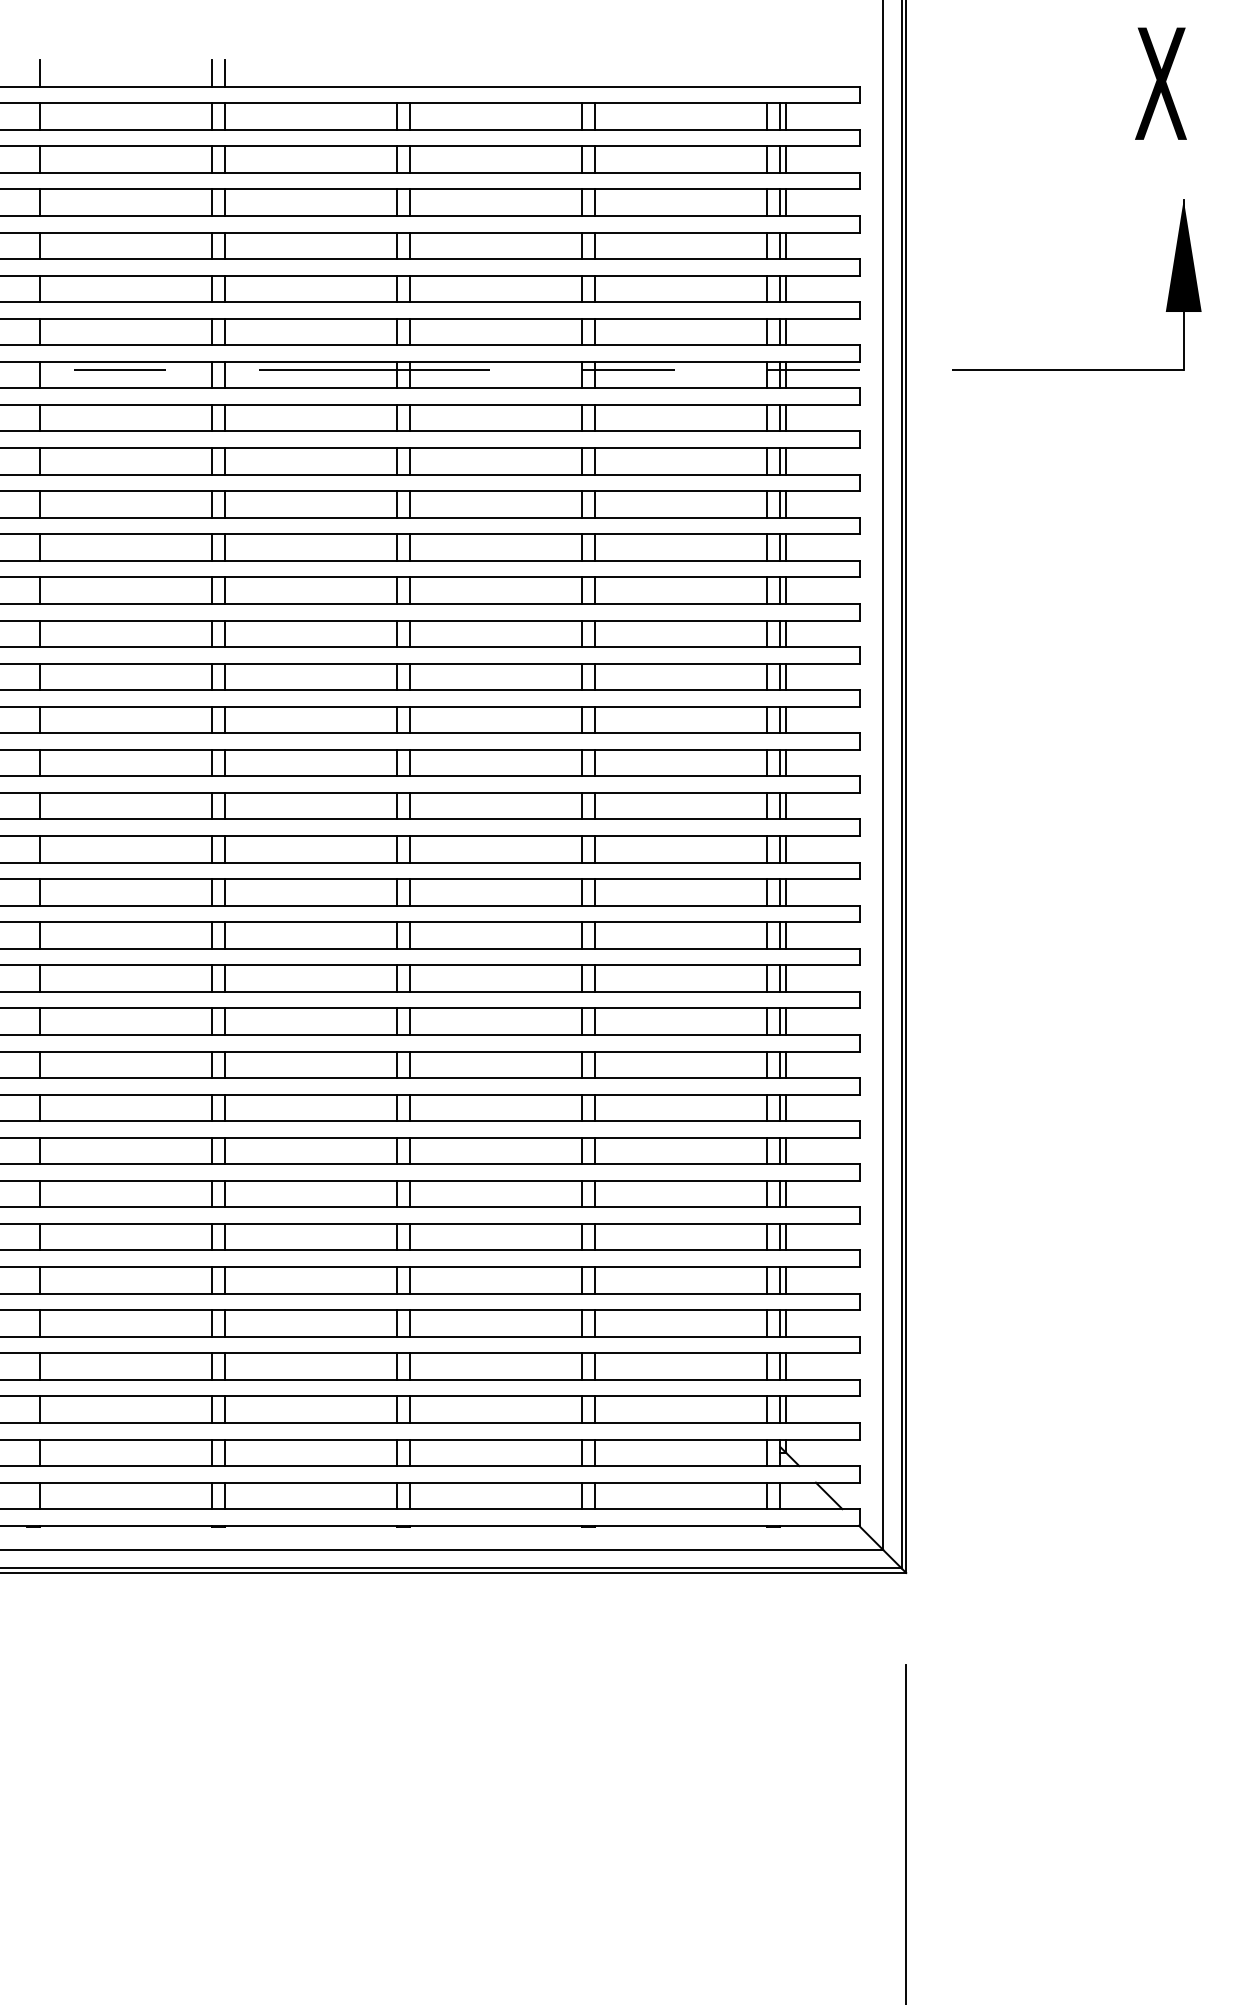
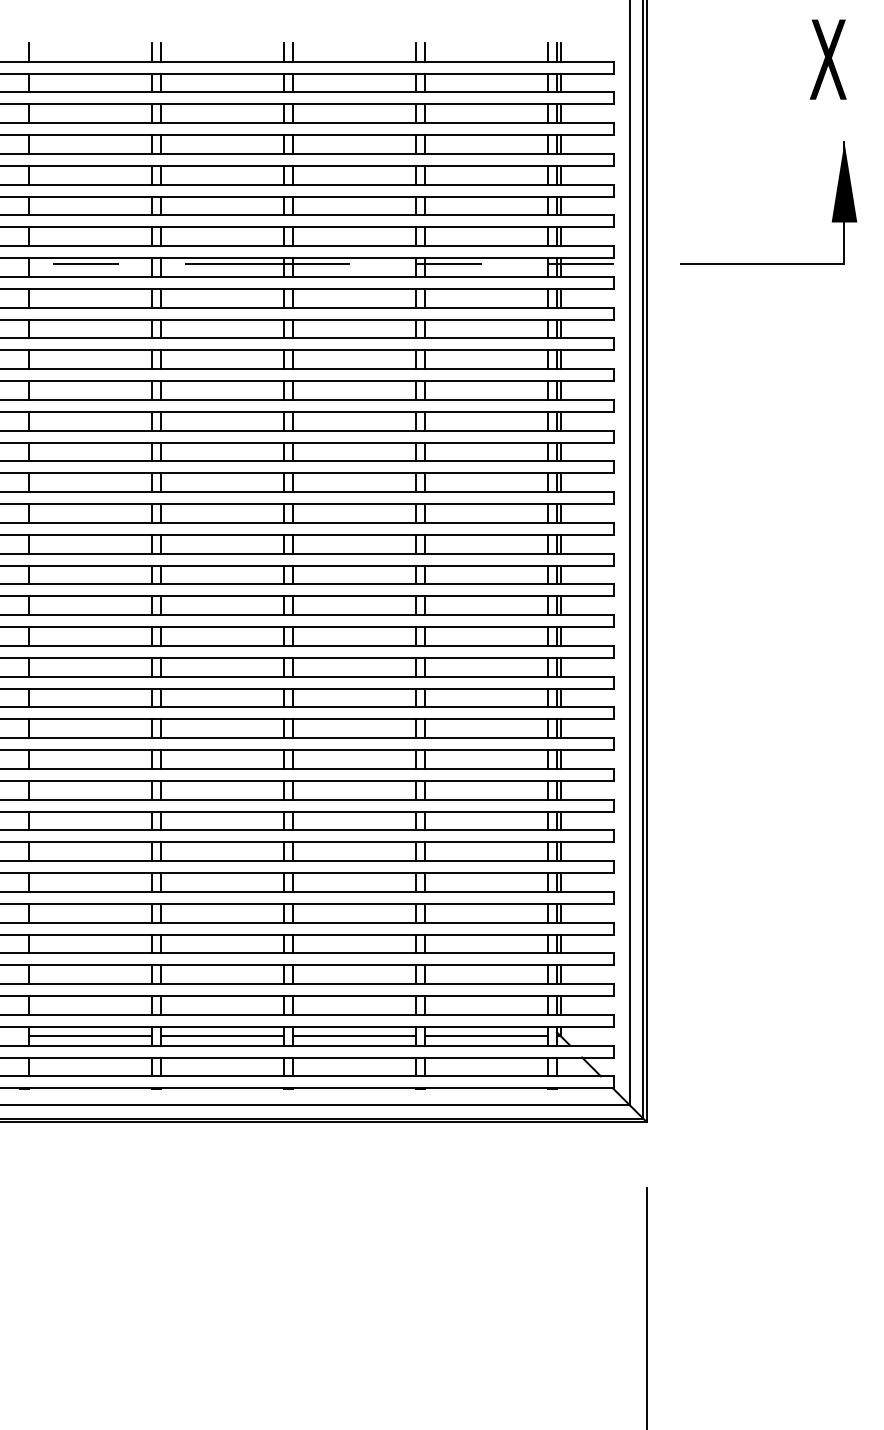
line: (397, 73) -> (283, 52), added
line: (410, 73) -> (292, 52), added
line: (582, 73) -> (415, 52), added
line: (595, 73) -> (424, 52), added
line: (767, 73) -> (547, 52), added
line: (780, 73) -> (556, 52), added
line: (785, 73) -> (560, 52), added
line: (126, 1452) -> (90, 1035), added
line: (311, 1452) -> (222, 1035), added
line: (496, 1452) -> (354, 1035), added
line: (681, 1452) -> (486, 1035), added

